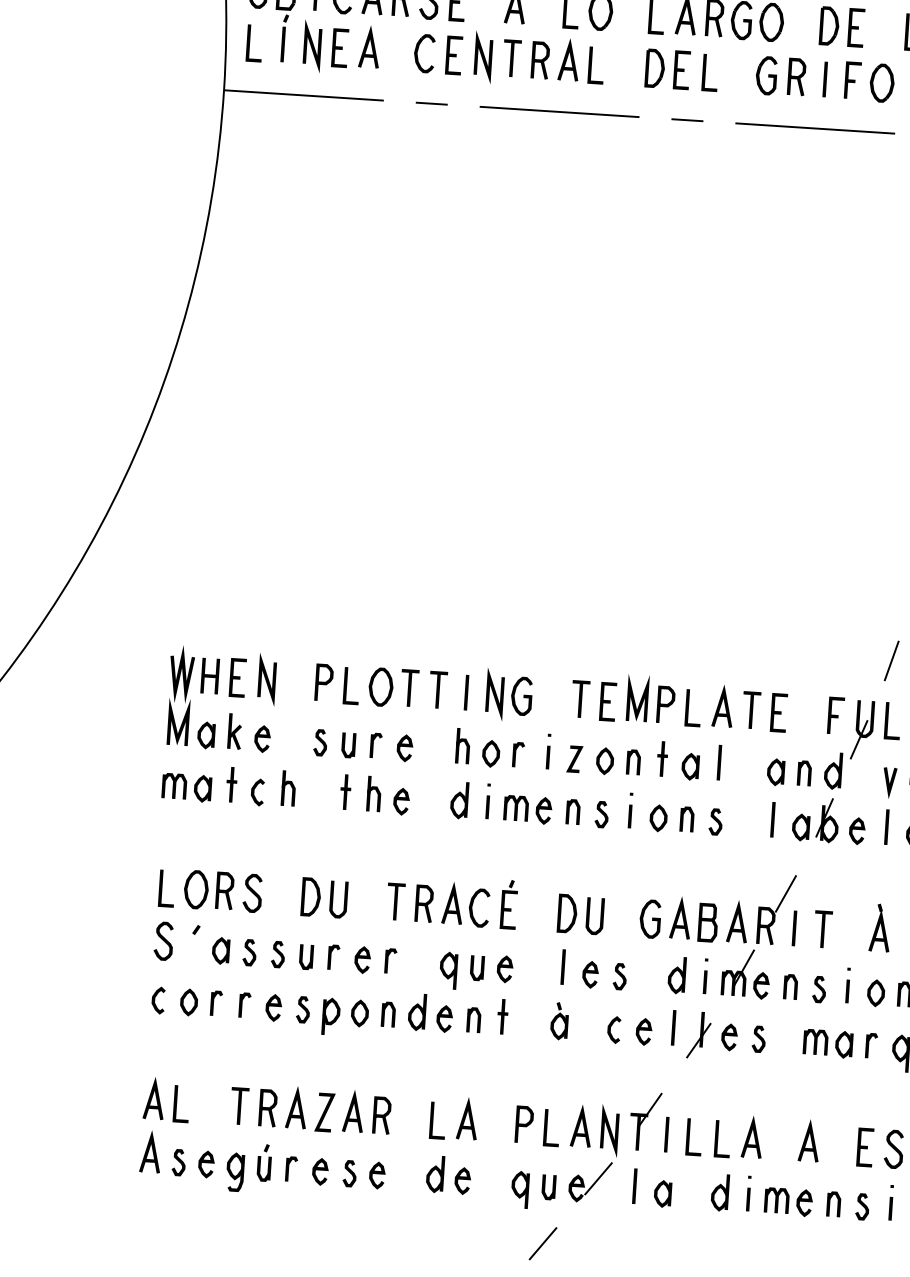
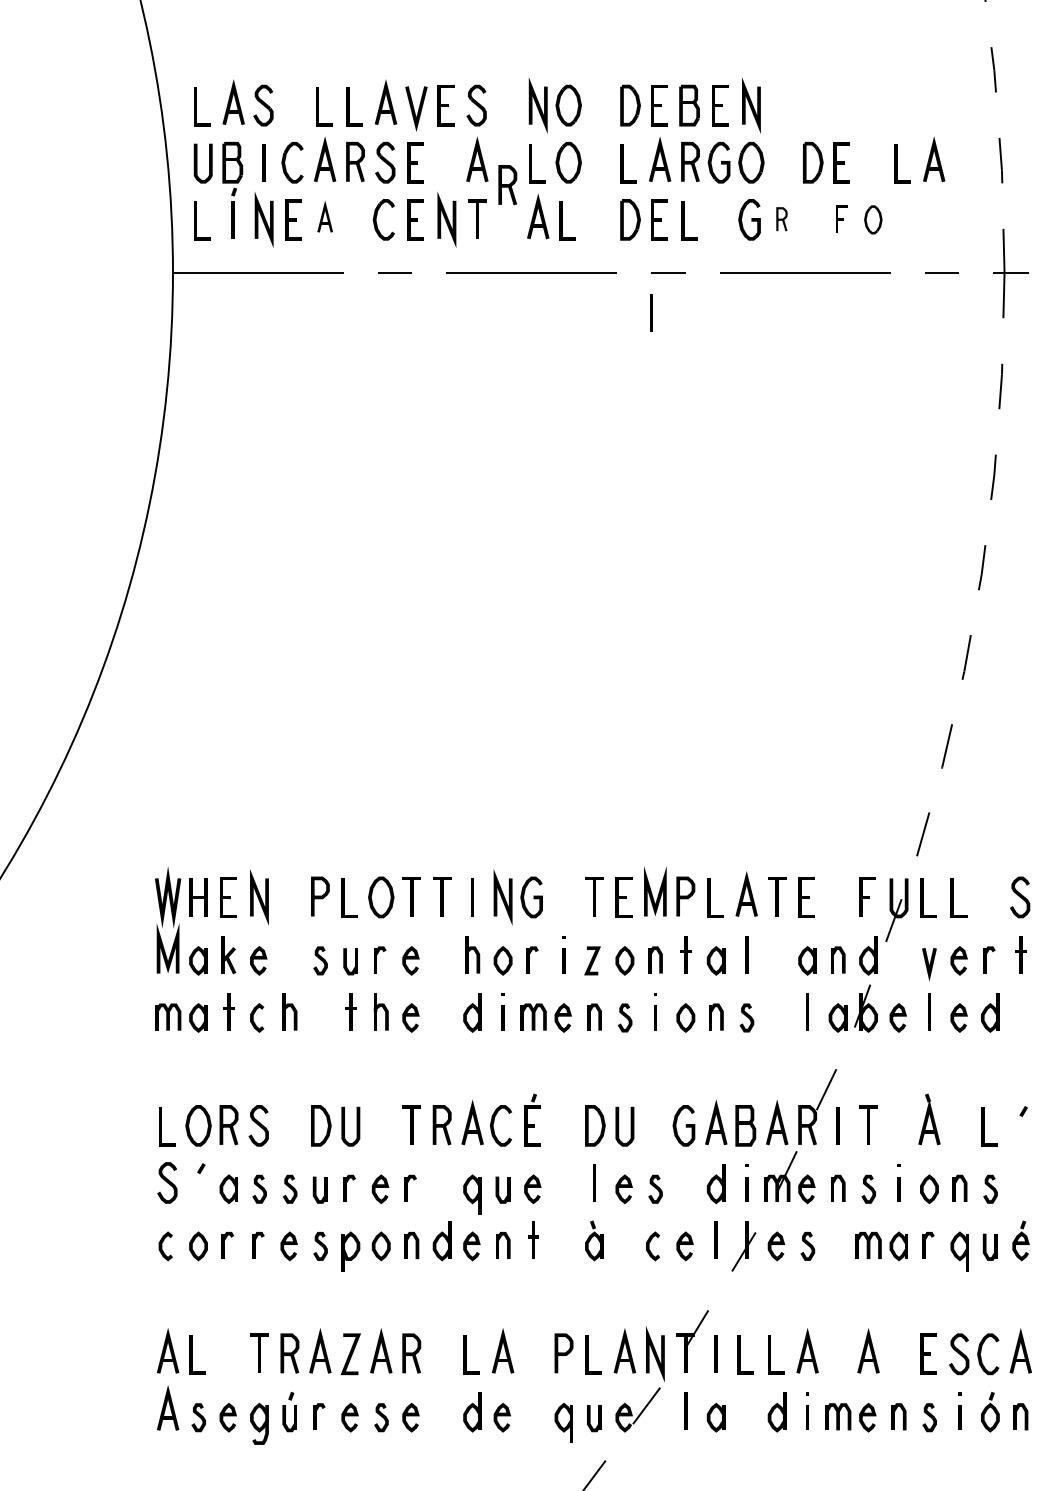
part: (370, 46) -> (325, 216), size x0.7
part: (540, 60) -> (507, 185), moved
part: (796, 77) -> (781, 219), size x0.6
line: (825, 79) -> (651, 312), moved
part: (852, 80) -> (841, 218), size x0.7
part: (882, 82) -> (873, 219), size x0.7

